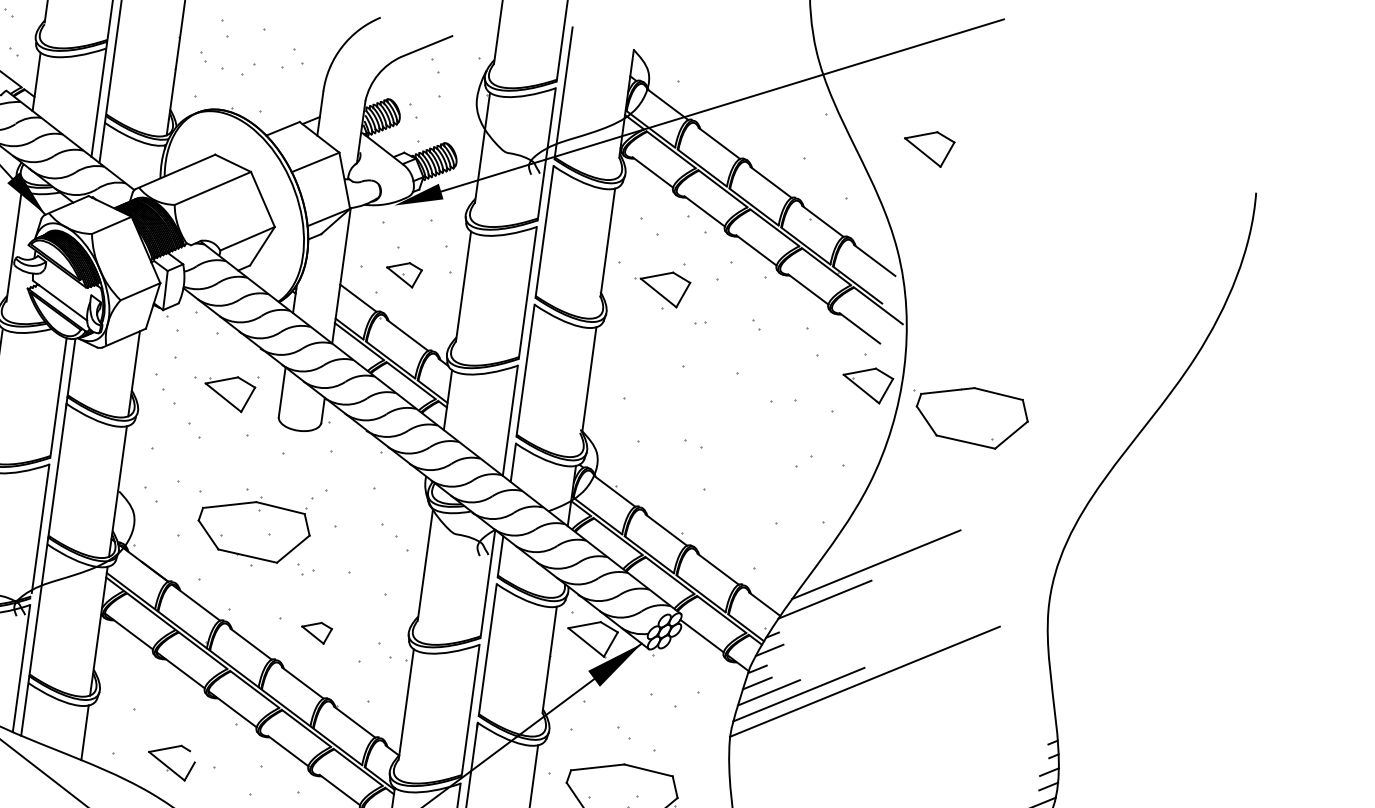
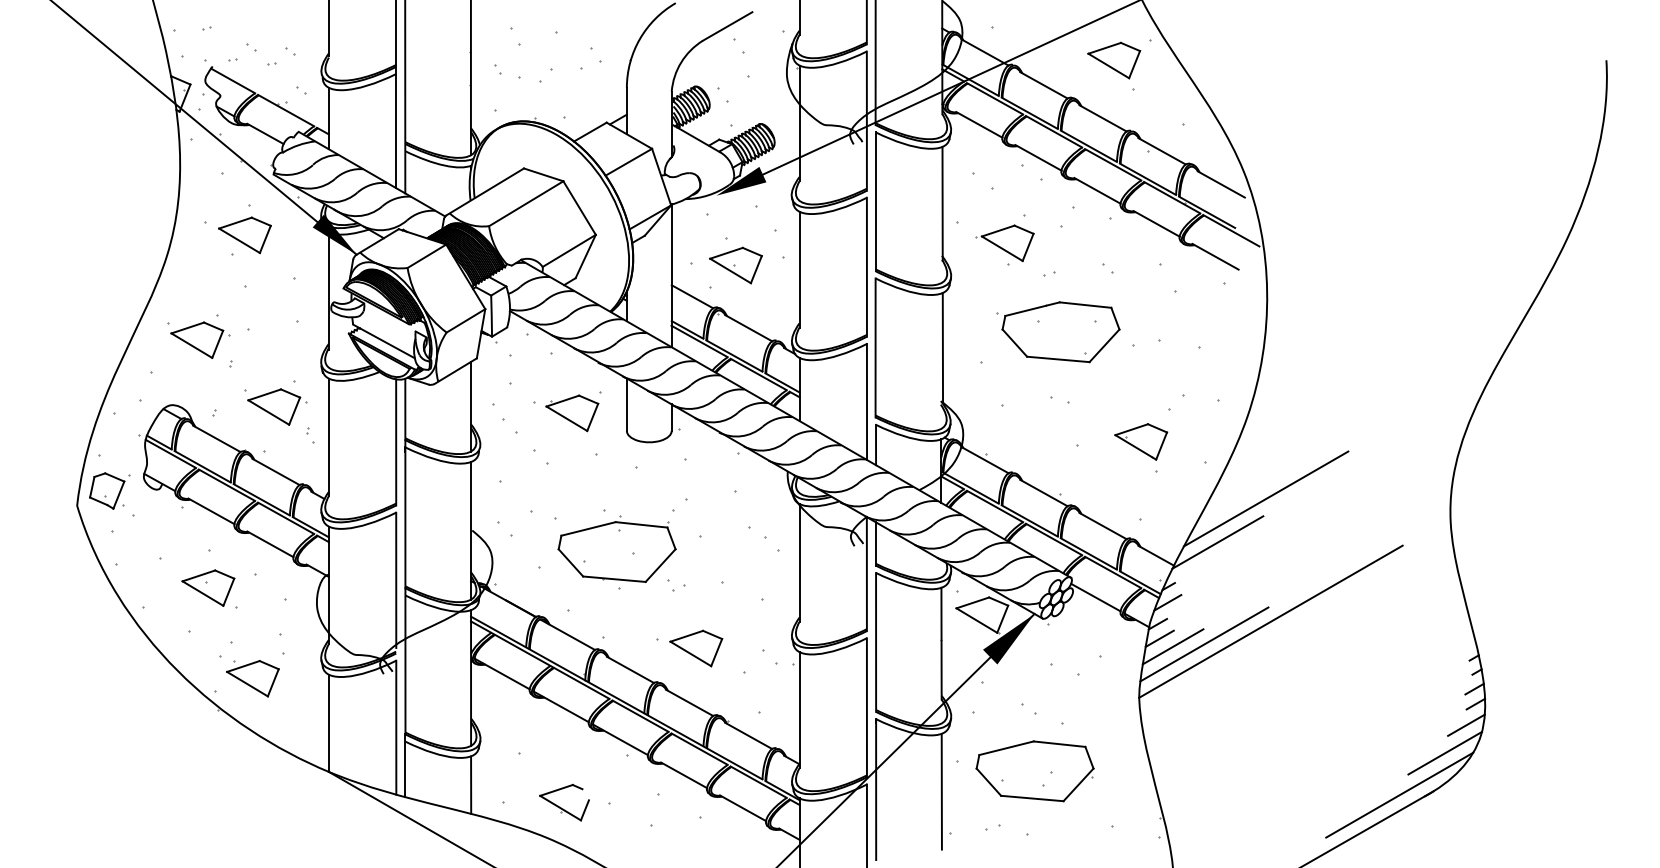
part: (928, 148) -> (1114, 60), moved
part: (403, 274) -> (735, 265), size x1.43
part: (867, 384) -> (1141, 441), moved
part: (969, 416) -> (1058, 332), moved
part: (316, 632) -> (696, 648), size x1.67

